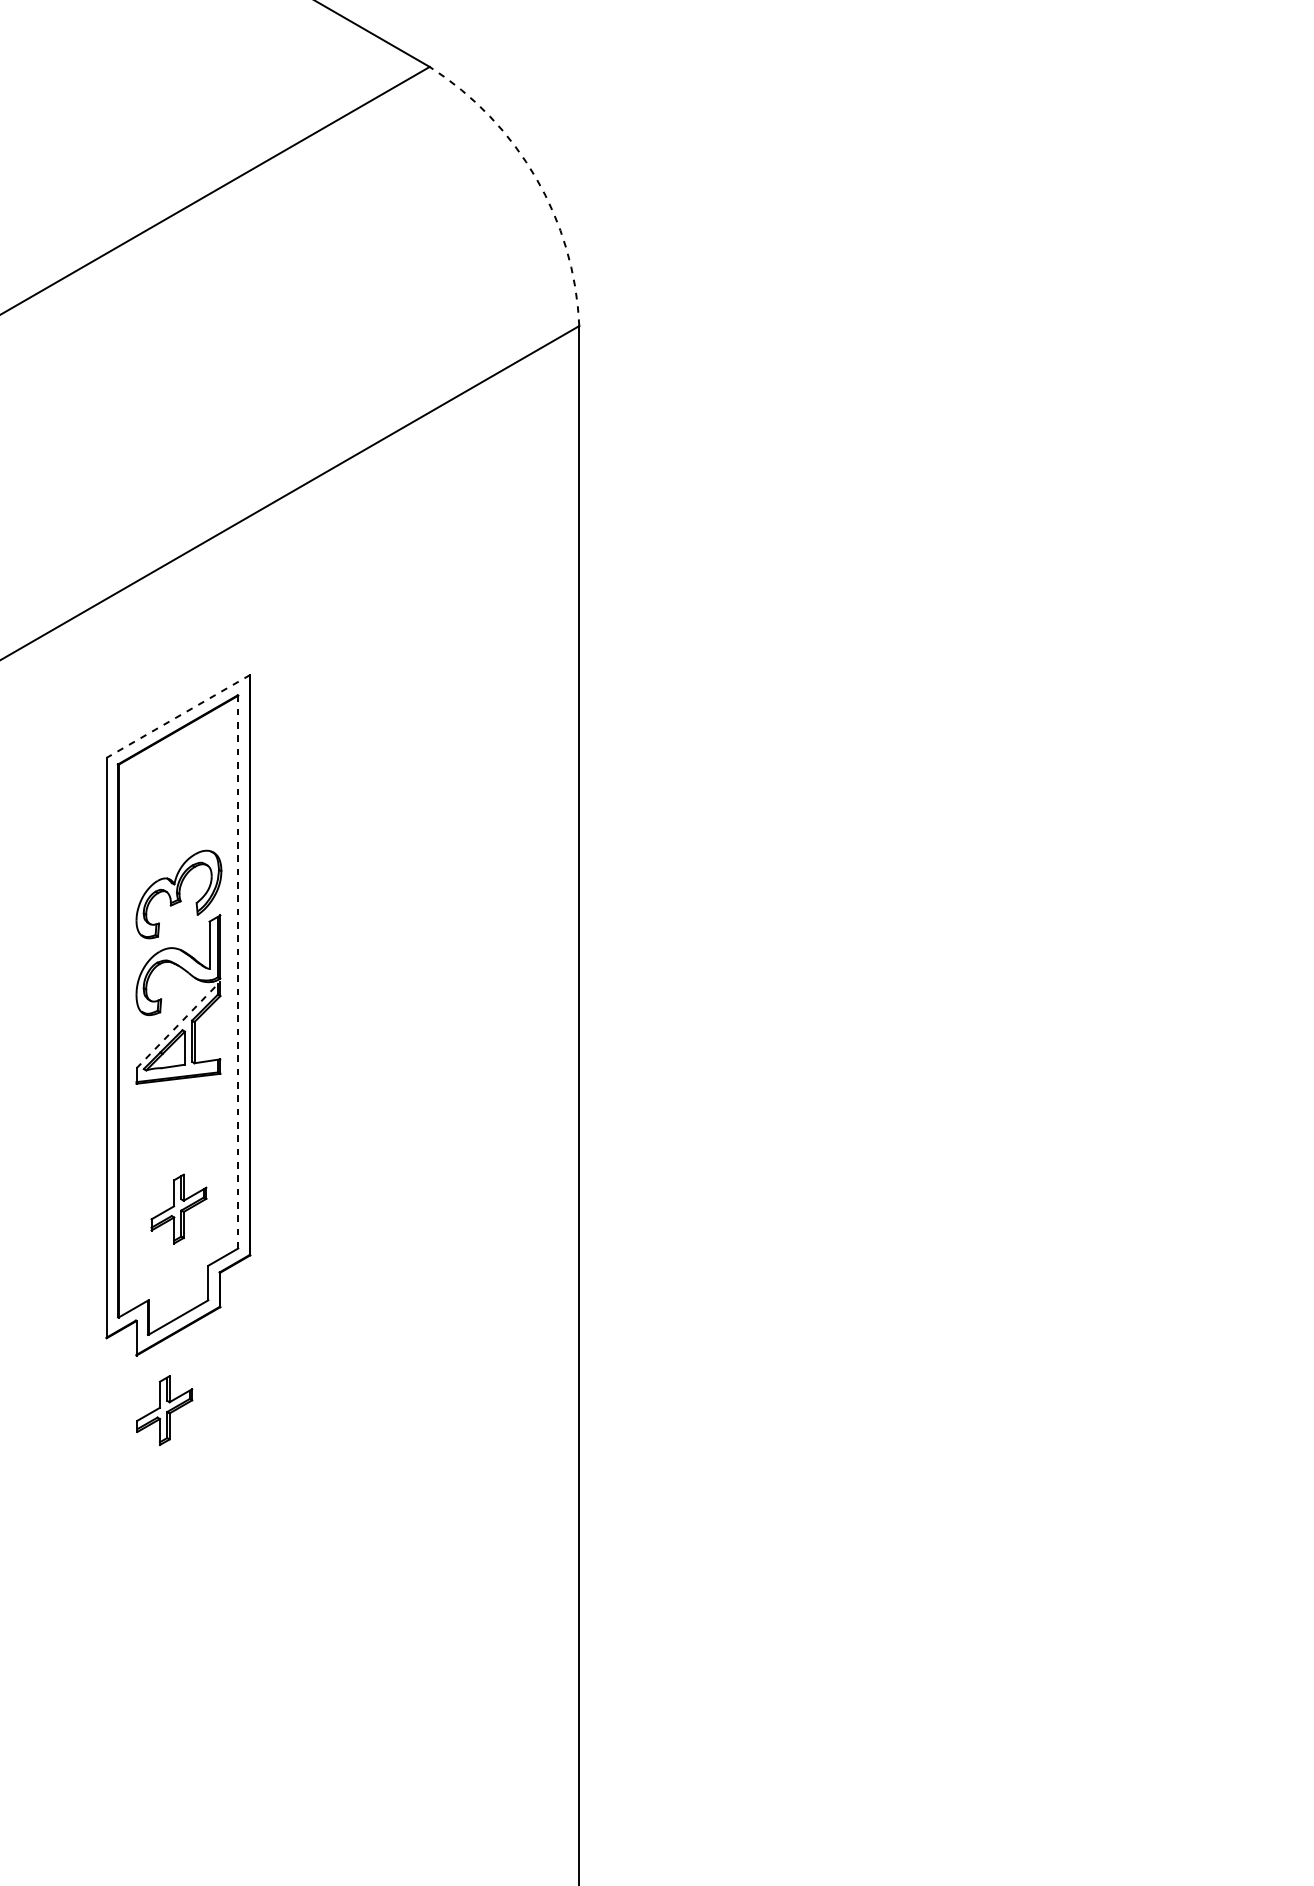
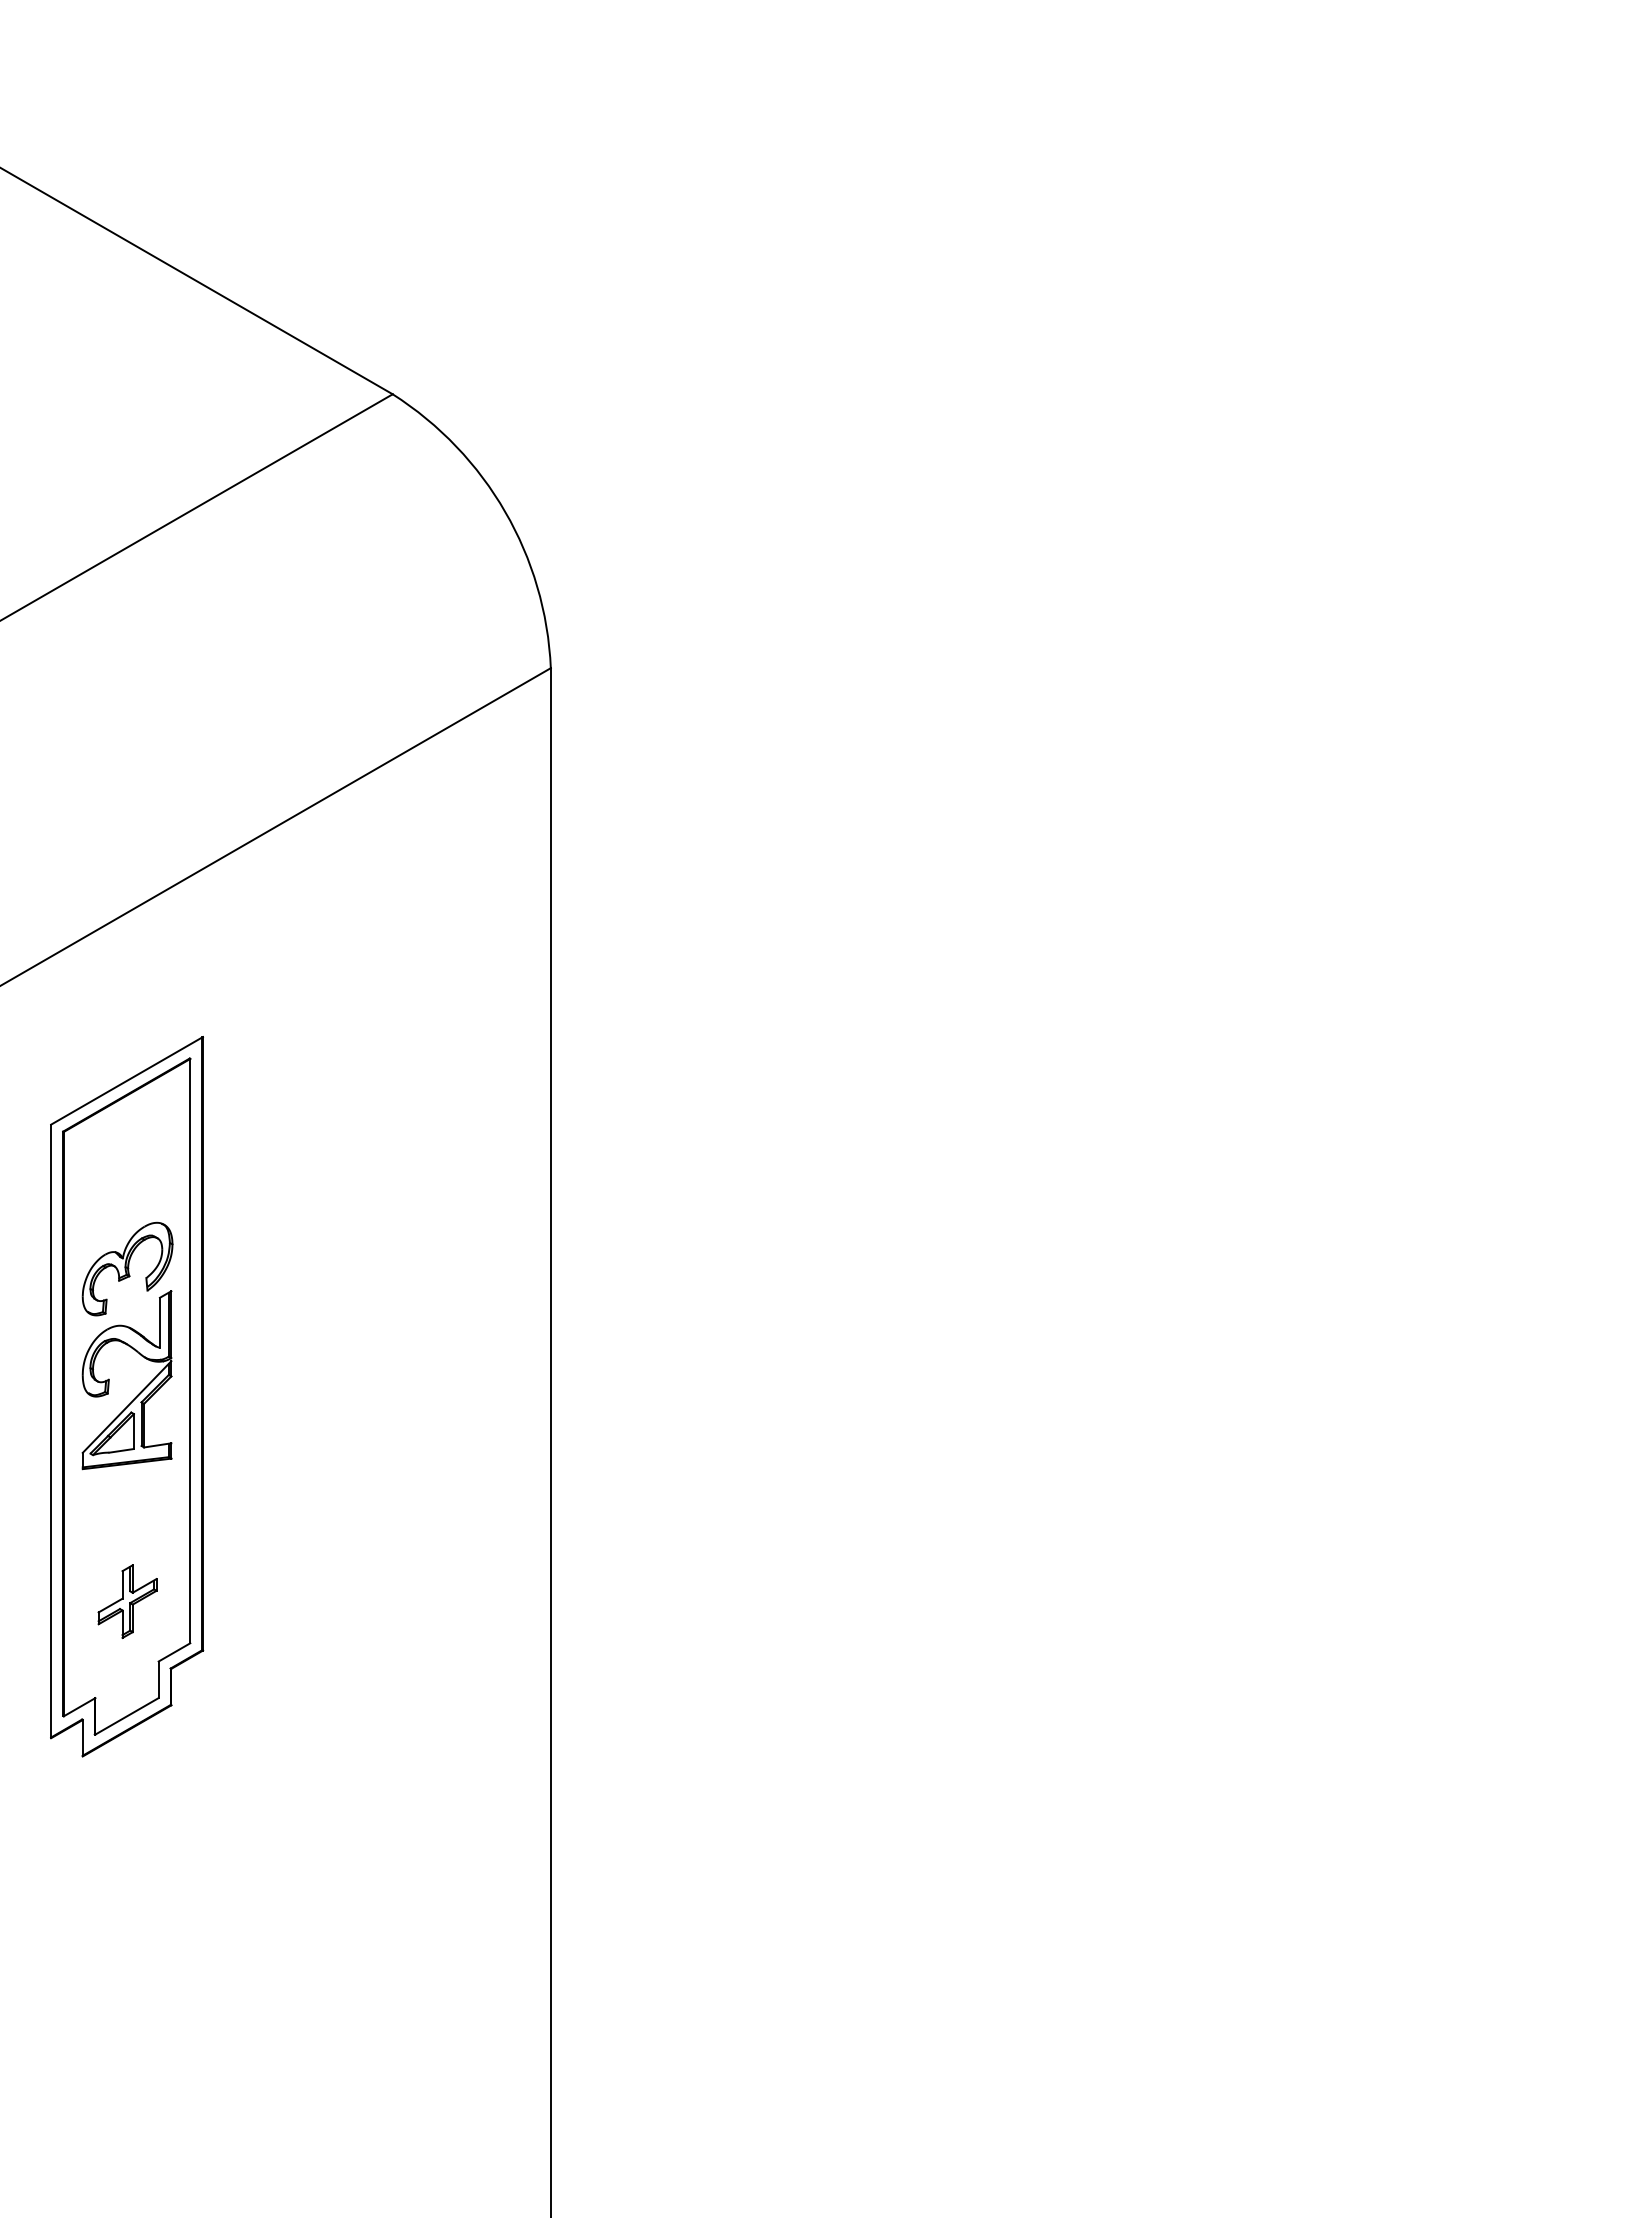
arc: (536, 177) -> (505, 511), dashed -> solid
line: (178, 716) -> (127, 1080), dashed -> solid
line: (238, 971) -> (190, 1350), dashed -> solid
line: (178, 1025) -> (127, 1407), dashed -> solid
part: (164, 1410) -> (112, 1814), removed

